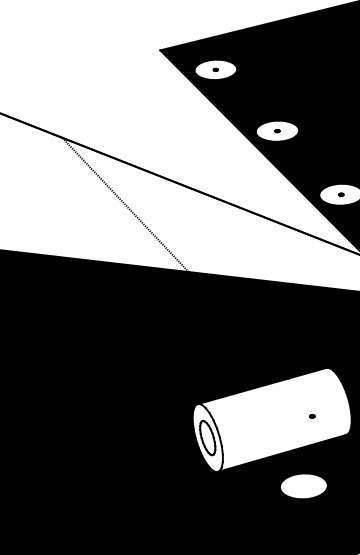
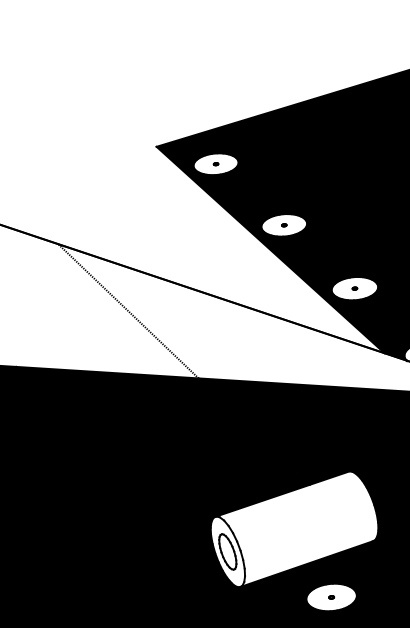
part: (312, 416) -> (331, 597), moved

